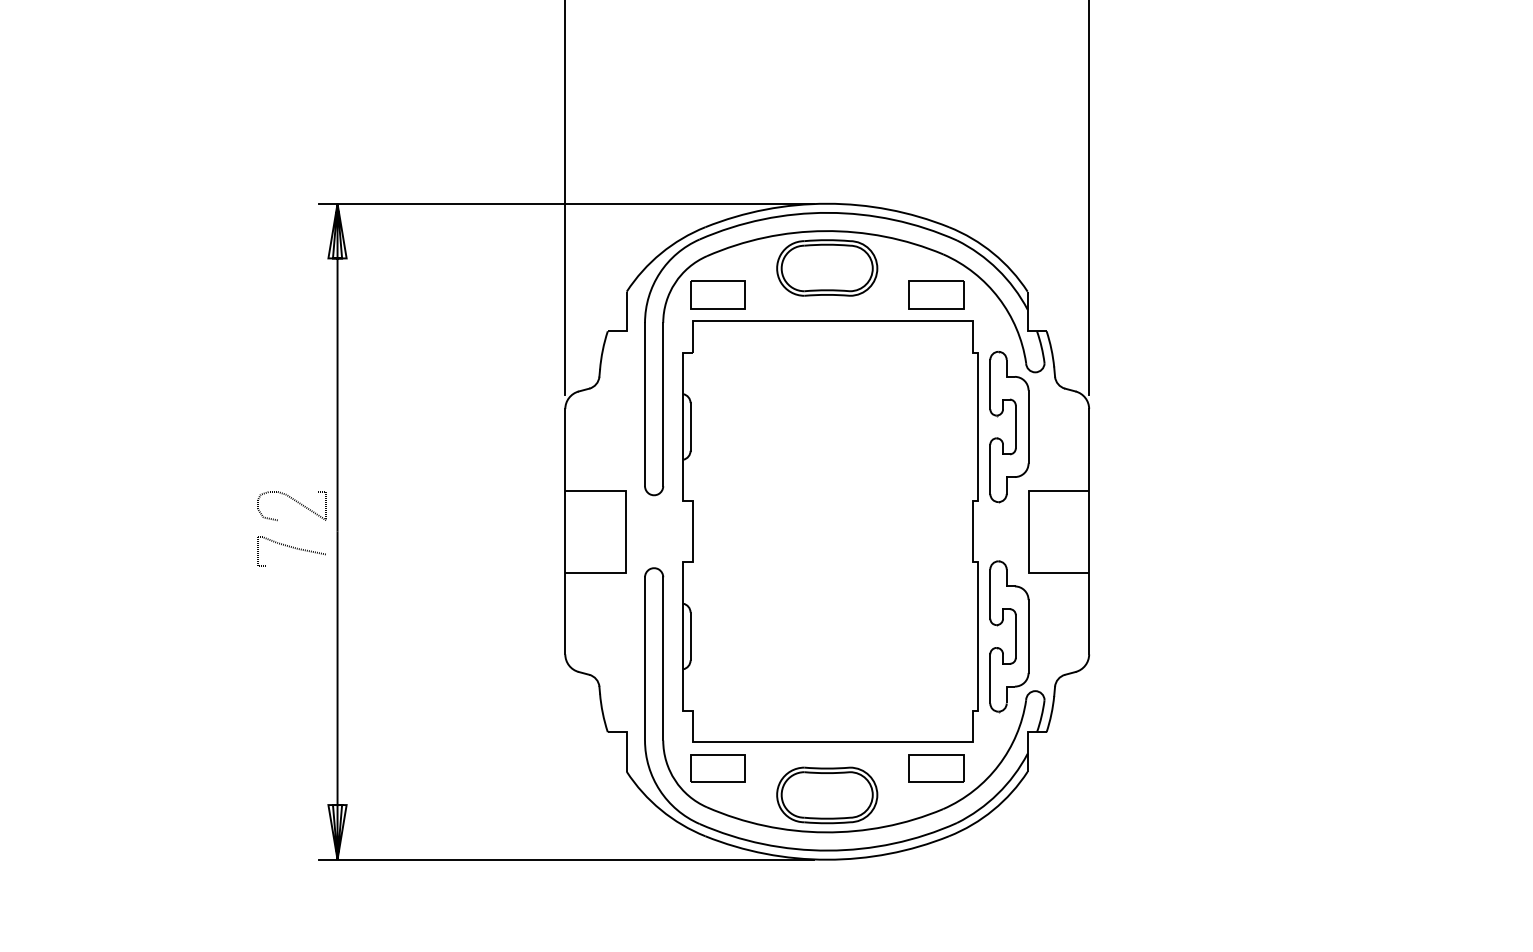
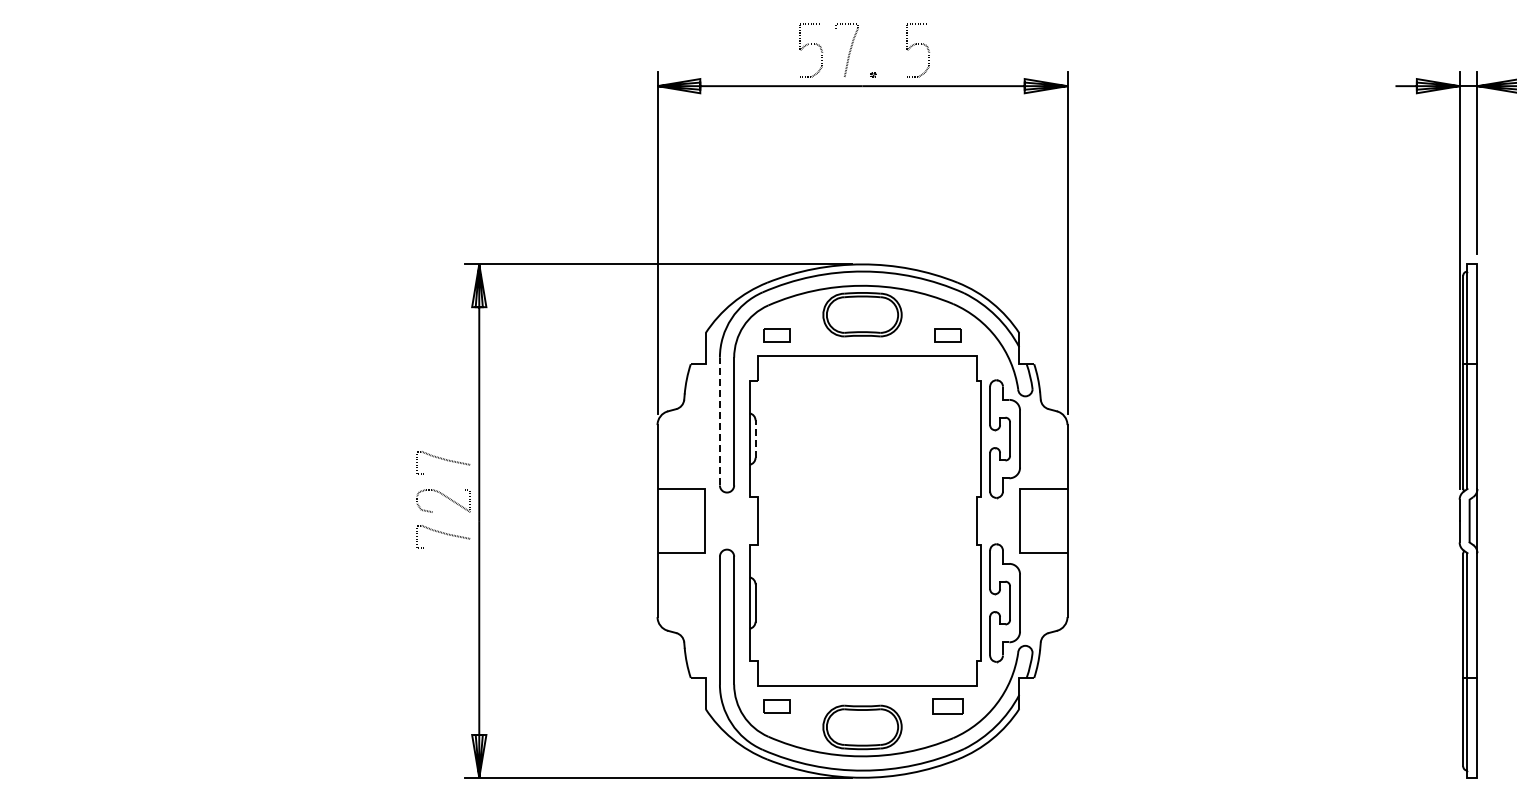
part: (717, 294) -> (776, 335), size x0.6
part: (935, 294) -> (947, 335), size x0.6
line: (644, 404) -> (719, 421), solid -> dashed
line: (690, 427) -> (755, 439), solid -> dashed
curve: (293, 454) -> (444, 460), added
part: (717, 768) -> (776, 706), size x0.6
part: (935, 768) -> (947, 706), size x0.7

